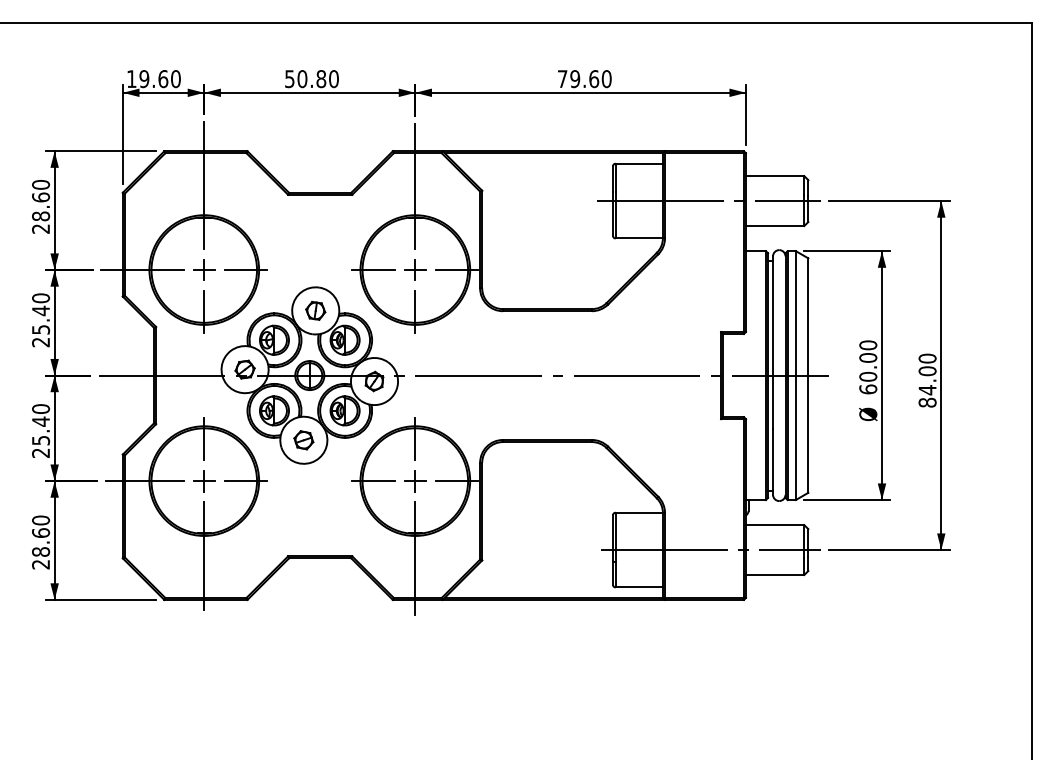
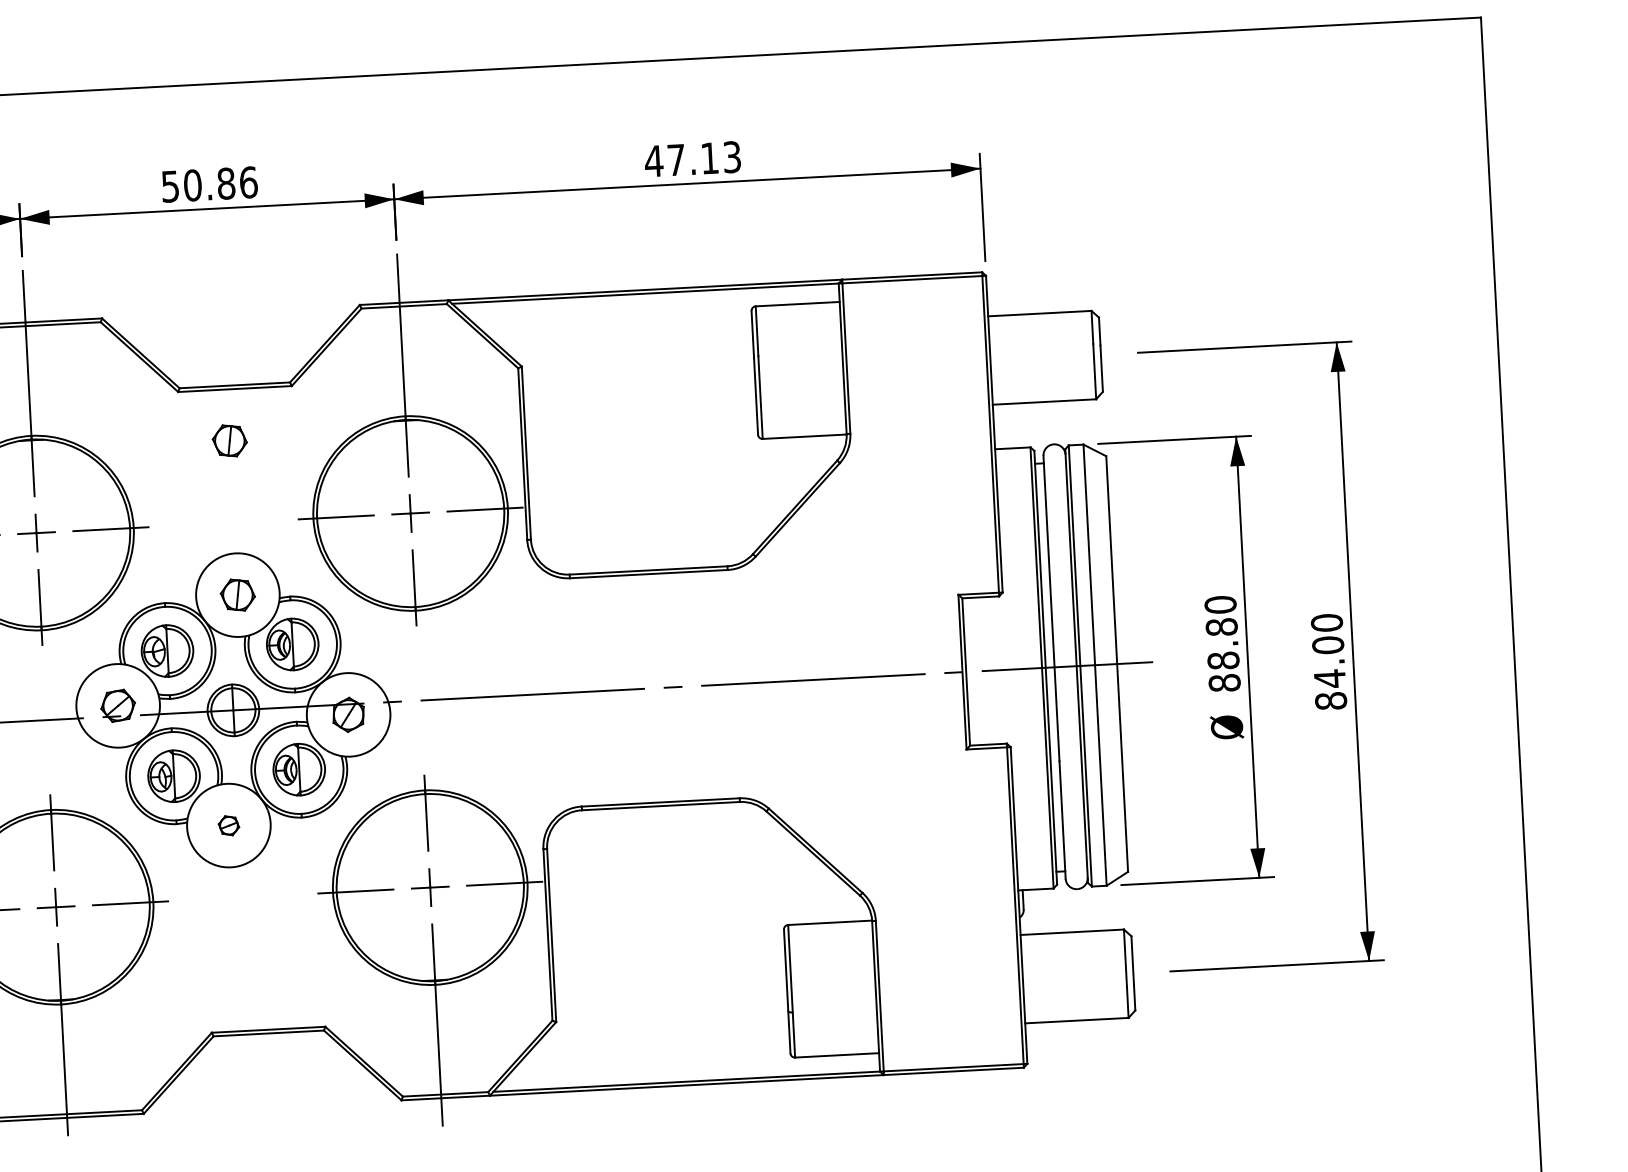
text: (333, 78) -> (247, 181), 50.80 -> 50.86
text: (584, 79) -> (692, 159), 79.60 -> 47.13
line: (708, 201) -> (923, 364), removed
part: (315, 223) -> (229, 440), added
text: (868, 373) -> (1223, 654), 60.00 -> 88.80
part: (303, 440) -> (228, 826), size x0.6
line: (710, 550) -> (959, 983), removed

